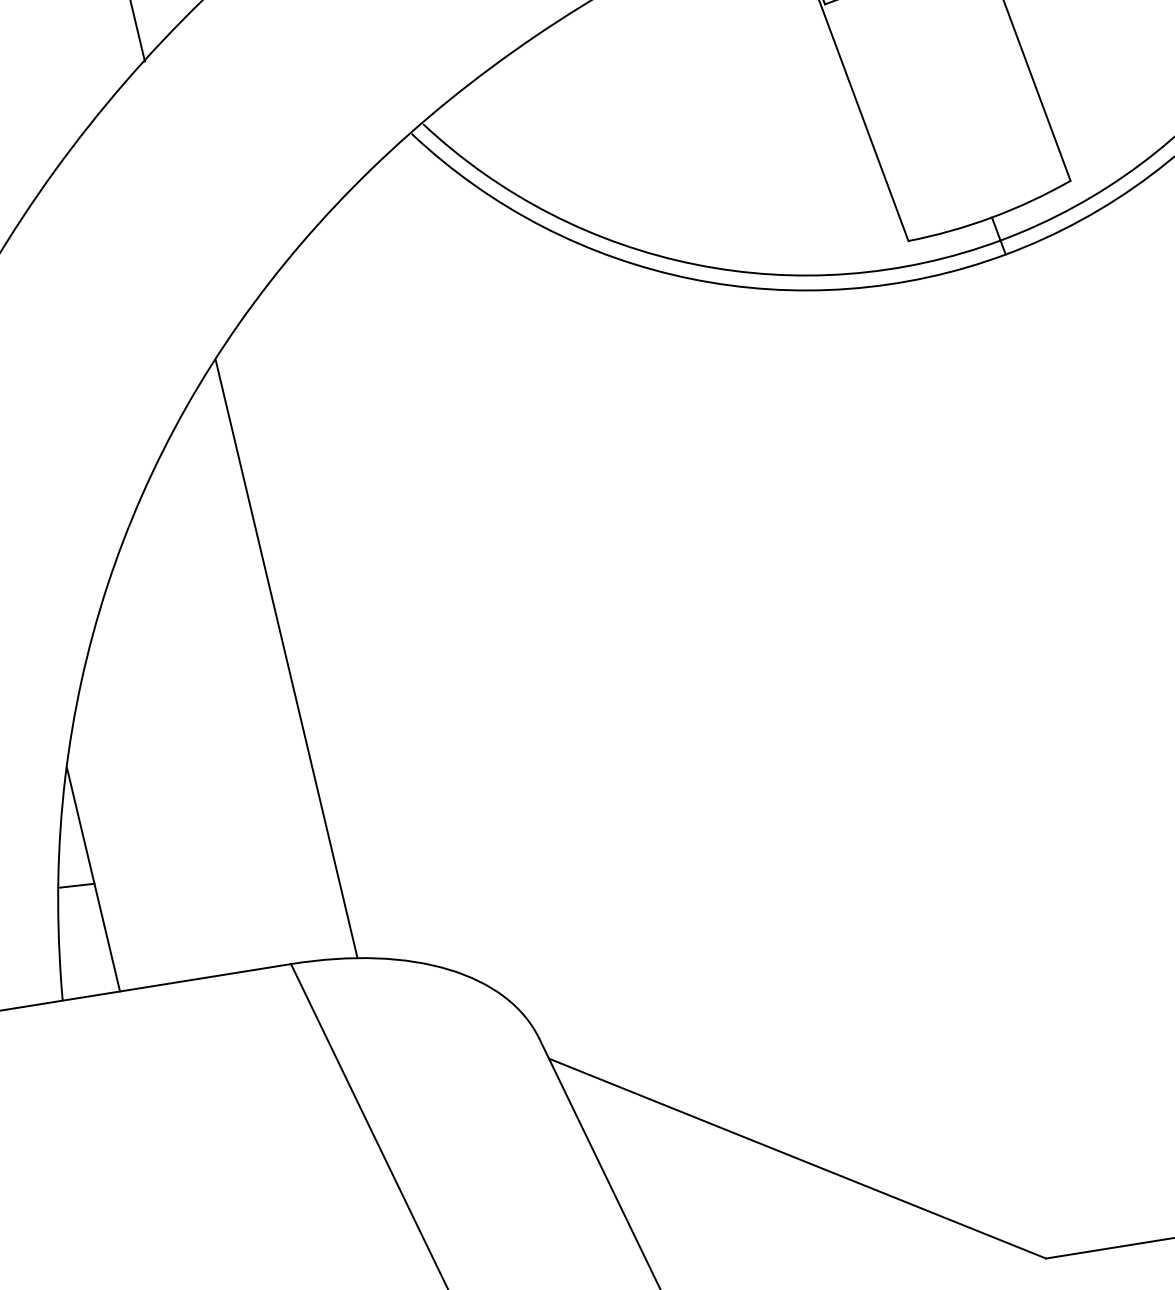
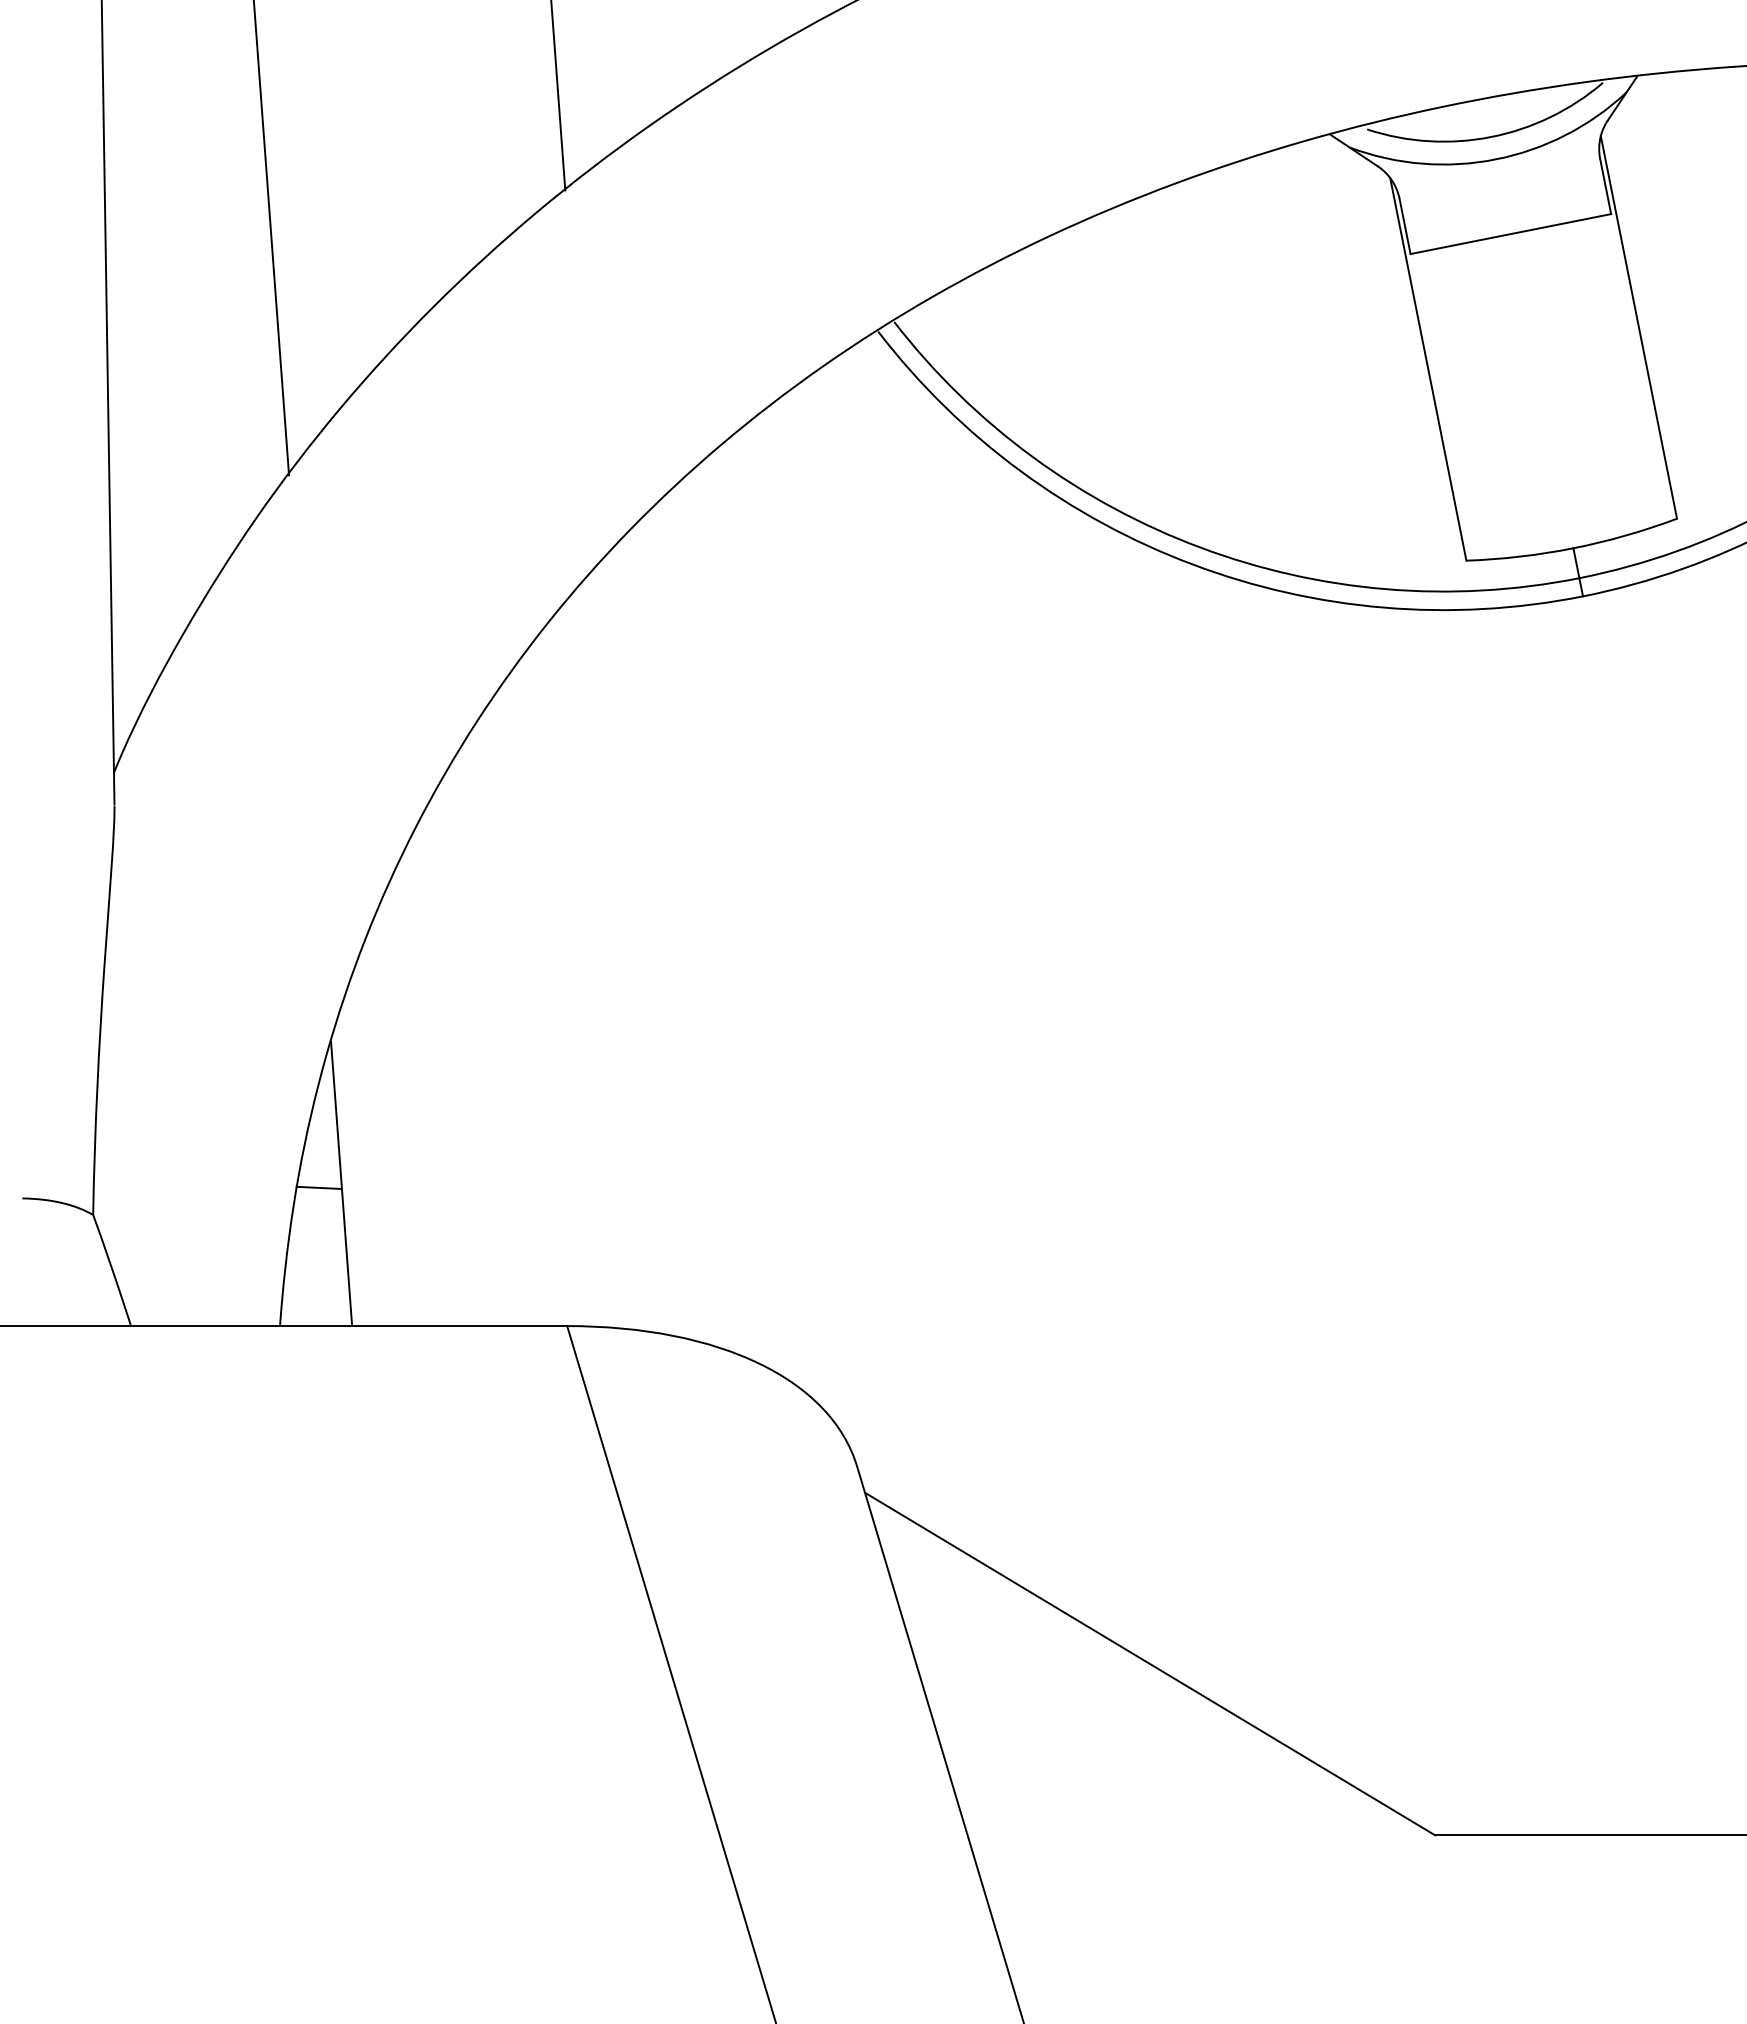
line: (286, 659) -> (621, 951), removed

